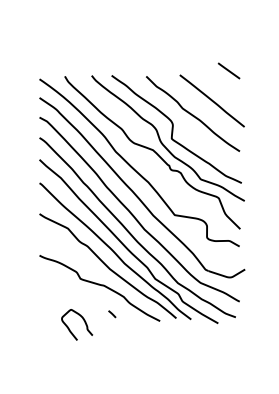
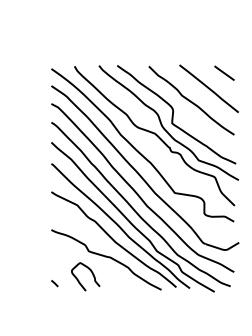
line: (228, 70) -> (223, 72), moved
curve: (112, 314) -> (55, 283), moved
curve: (82, 319) -> (90, 271), moved

